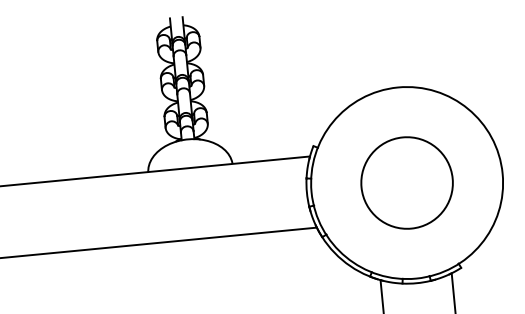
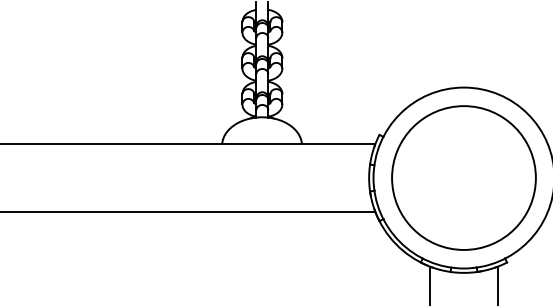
circle: (406, 182) -> (463, 177), size x1.67

